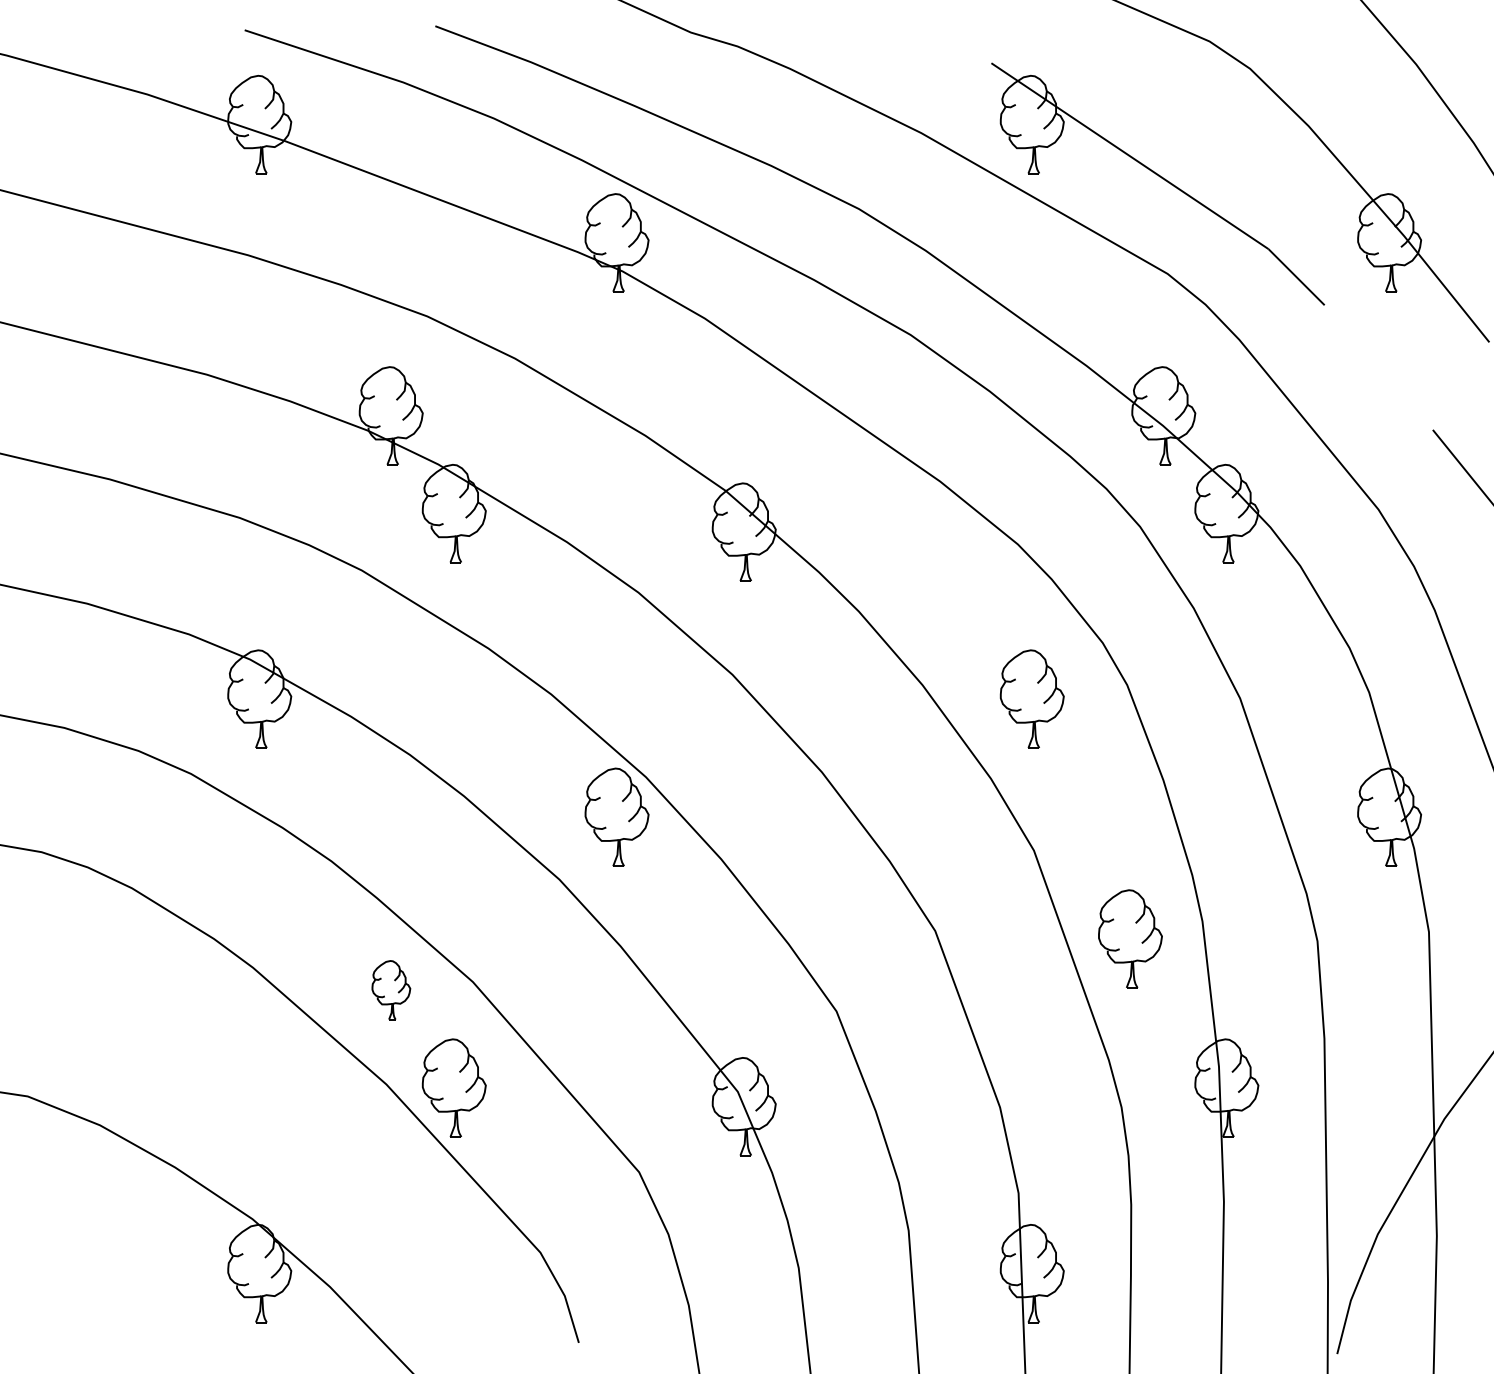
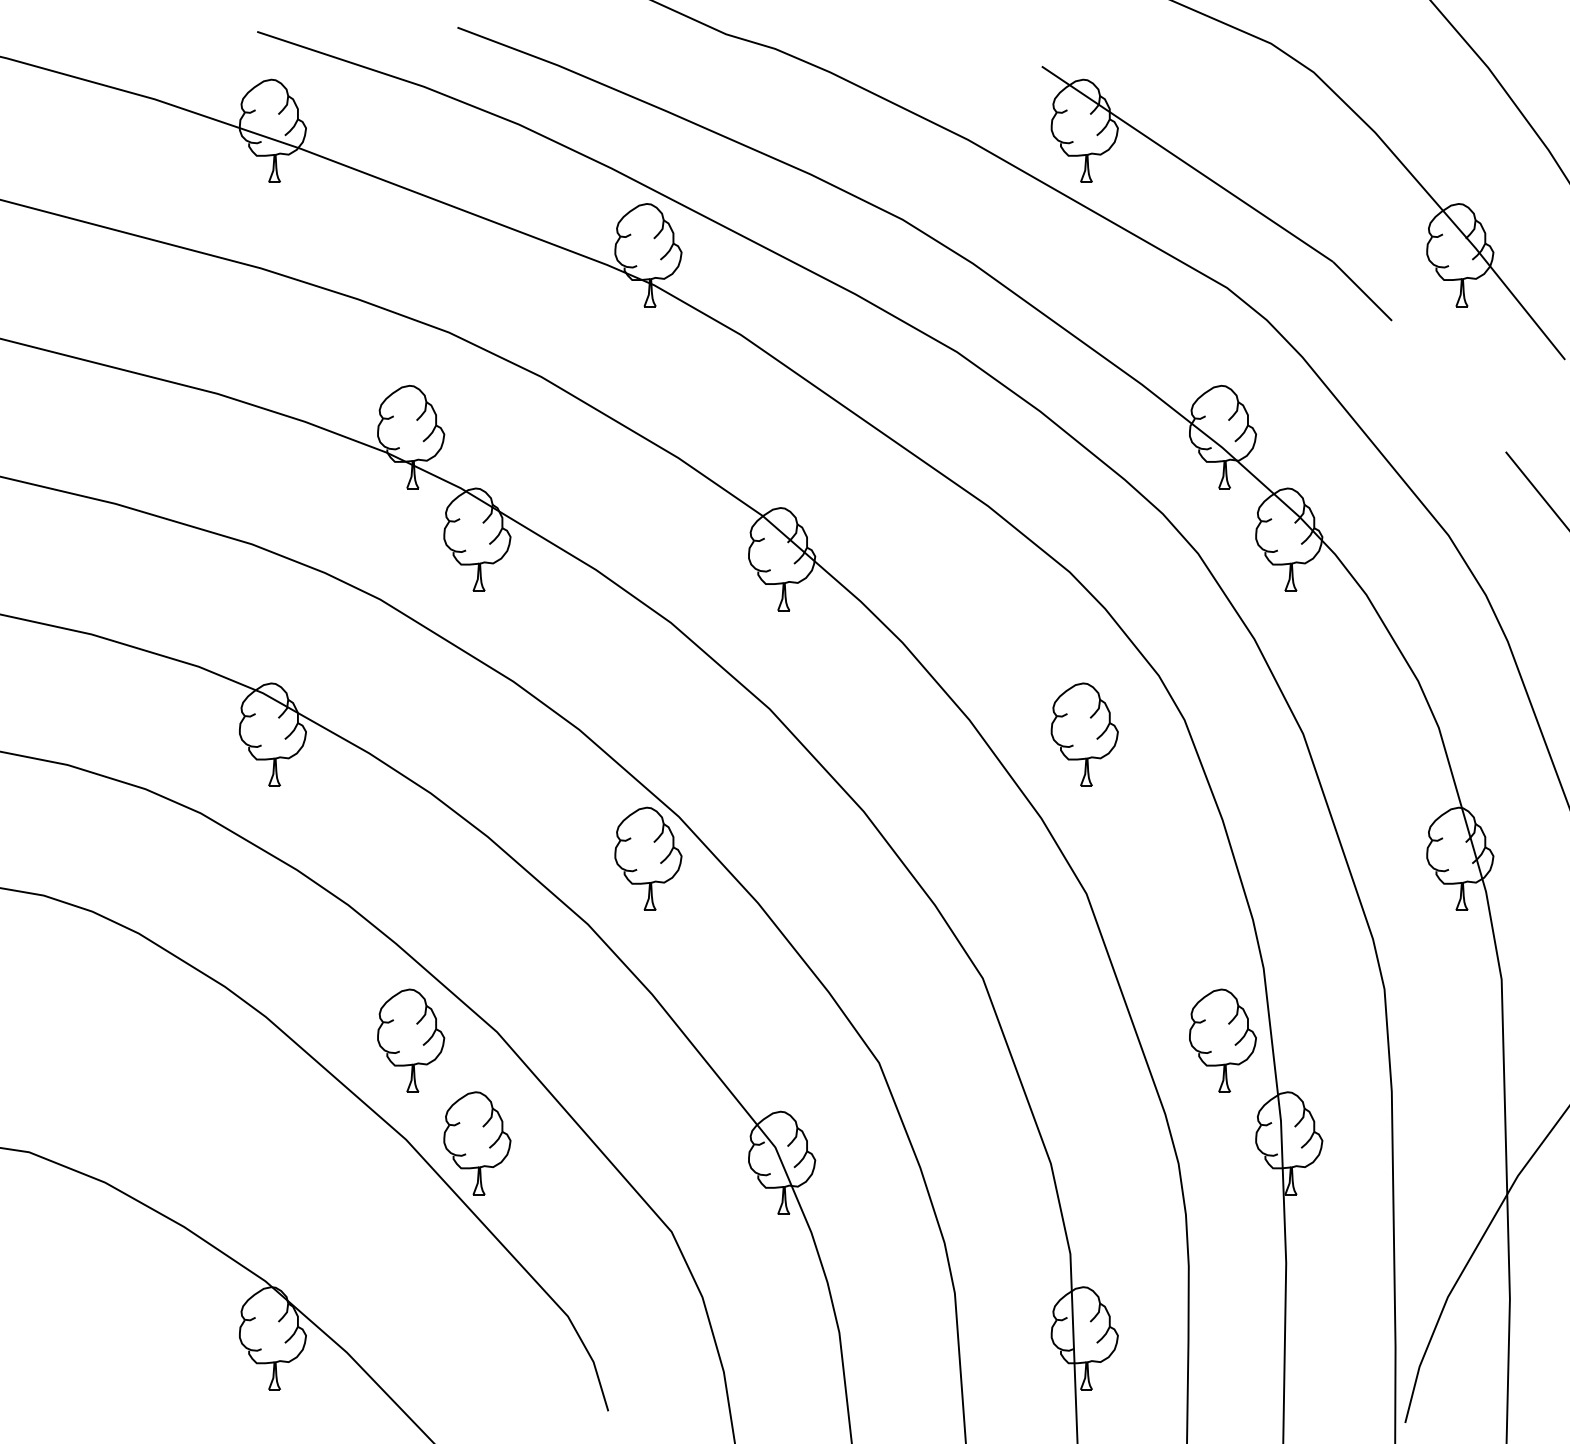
part: (1130, 938) -> (1222, 1040), moved
part: (391, 990) -> (411, 1040), size x1.67

